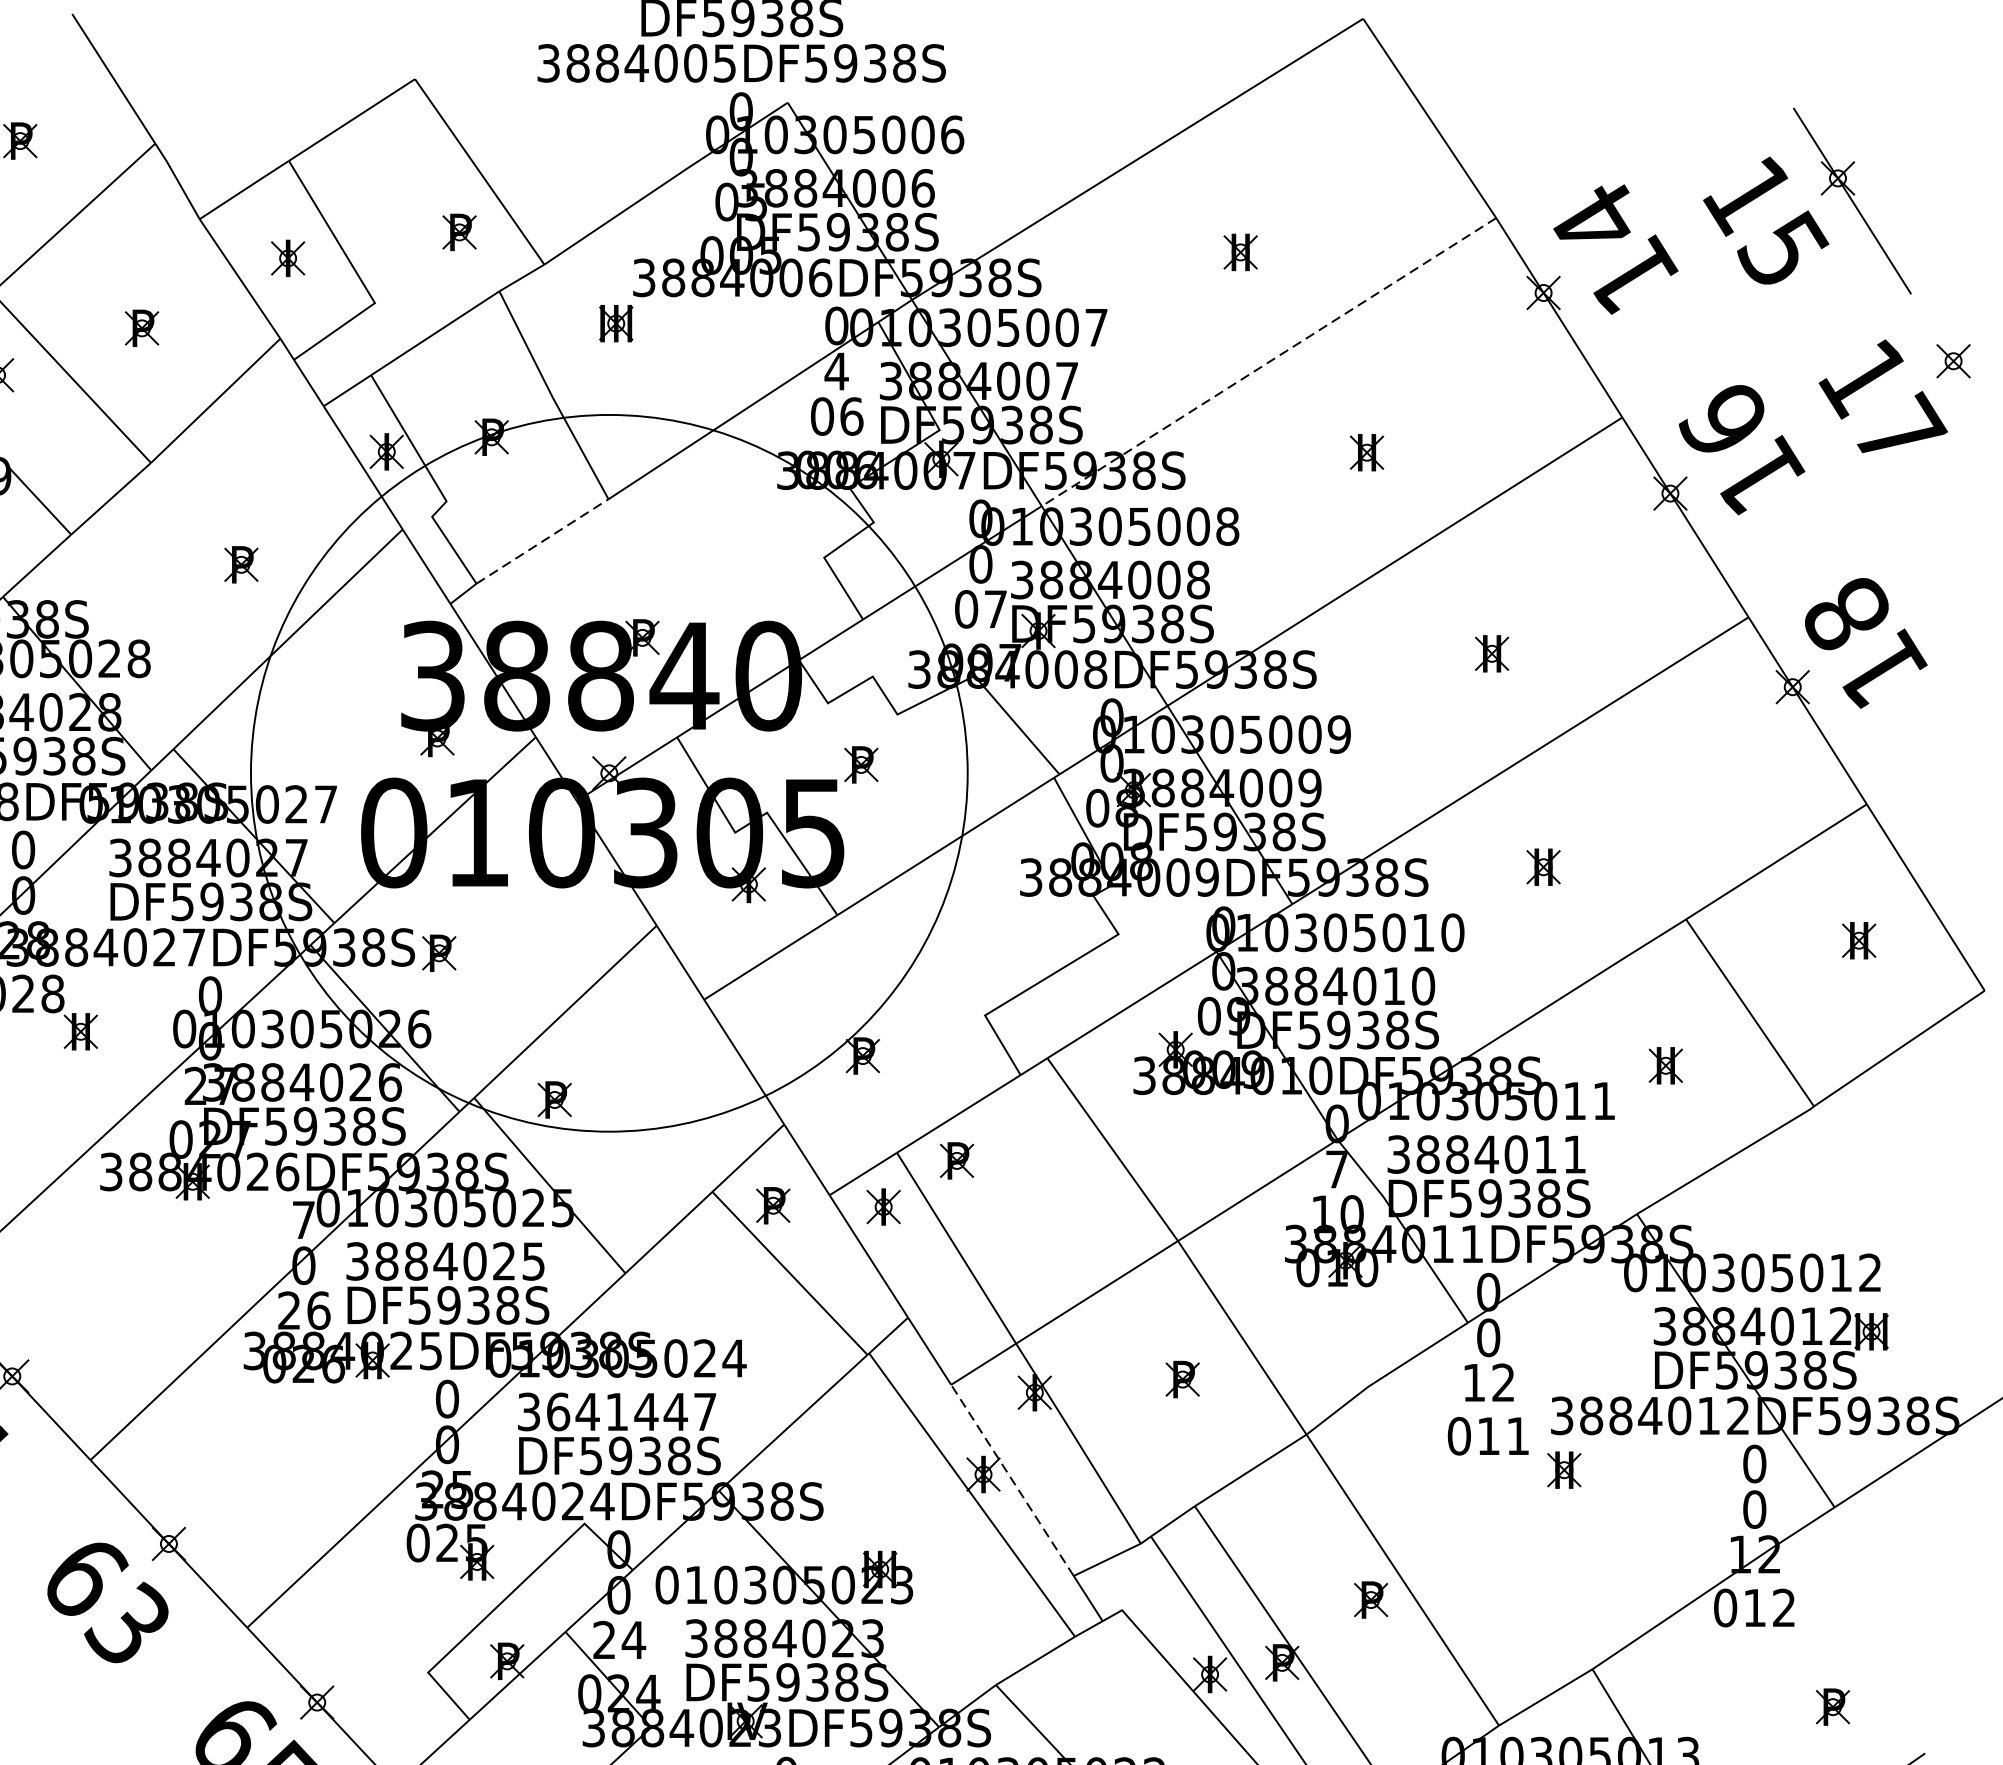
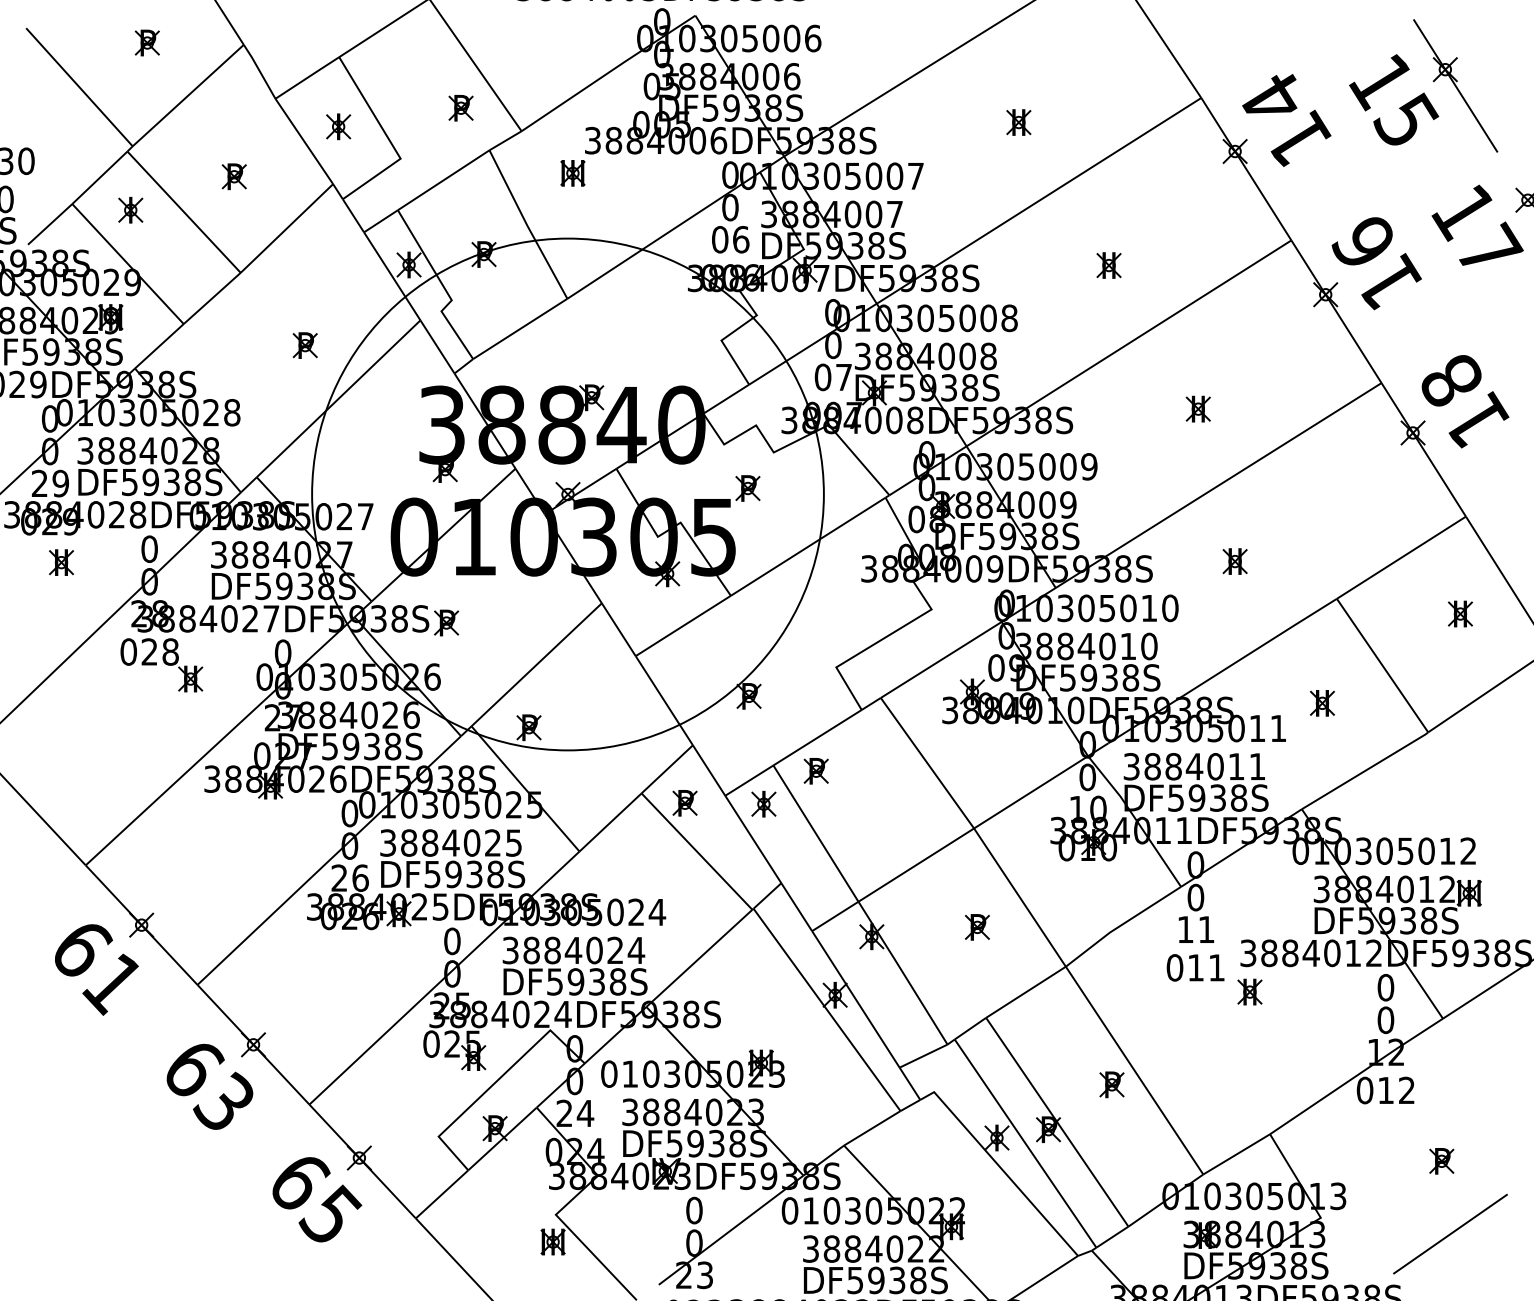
line: (1268, 363) -> (1038, 201), dashed -> solid
text: (836, 371) -> (730, 207), 4 -> 0
line: (542, 540) -> (520, 328), dashed -> solid
text: (1336, 1169) -> (1087, 777), 7 -> 0
text: (303, 1220) -> (349, 813), 7 -> 0
text: (1503, 1381) -> (1206, 928), 12 -> 11
text: (632, 1411) -> (584, 950), 3641447 -> 3884024
line: (1011, 1479) -> (855, 998), dashed -> solid

